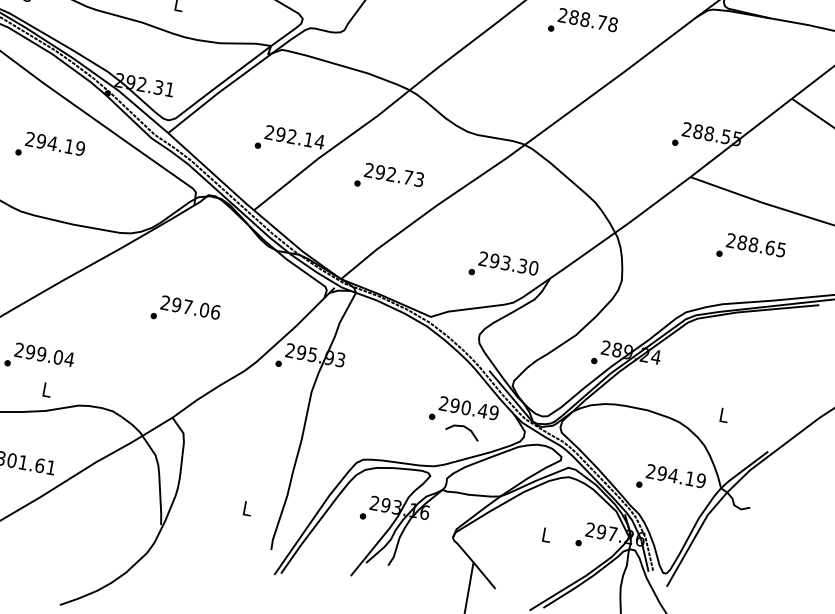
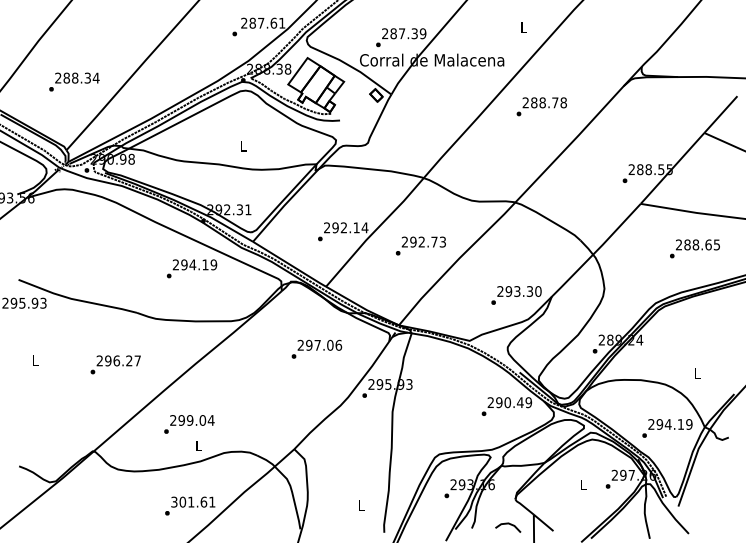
text: (51, 148) -> (192, 268), moved
text: (185, 310) -> (316, 348), moved
line: (466, 429) -> (510, 525), moved

